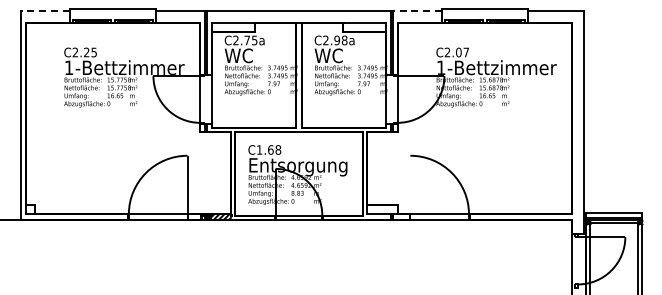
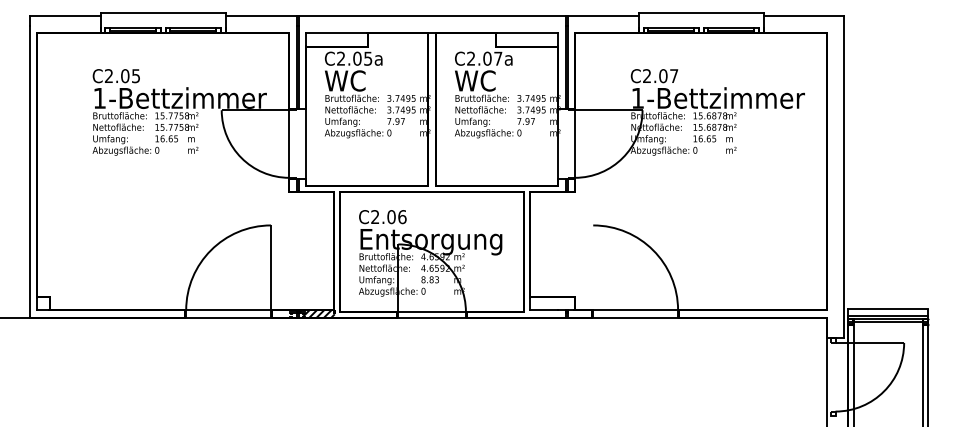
line: (45, 11) -> (65, 16), dashed -> solid
line: (417, 11) -> (603, 16), dashed -> solid
text: (247, 40) -> (357, 58), C2.75a -> C2.05a
text: (340, 40) -> (492, 58), C2.98a -> C2.07a
text: (86, 52) -> (124, 76), C2.25 -> C2.05
text: (268, 149) -> (388, 216), C1.68 -> C2.06

